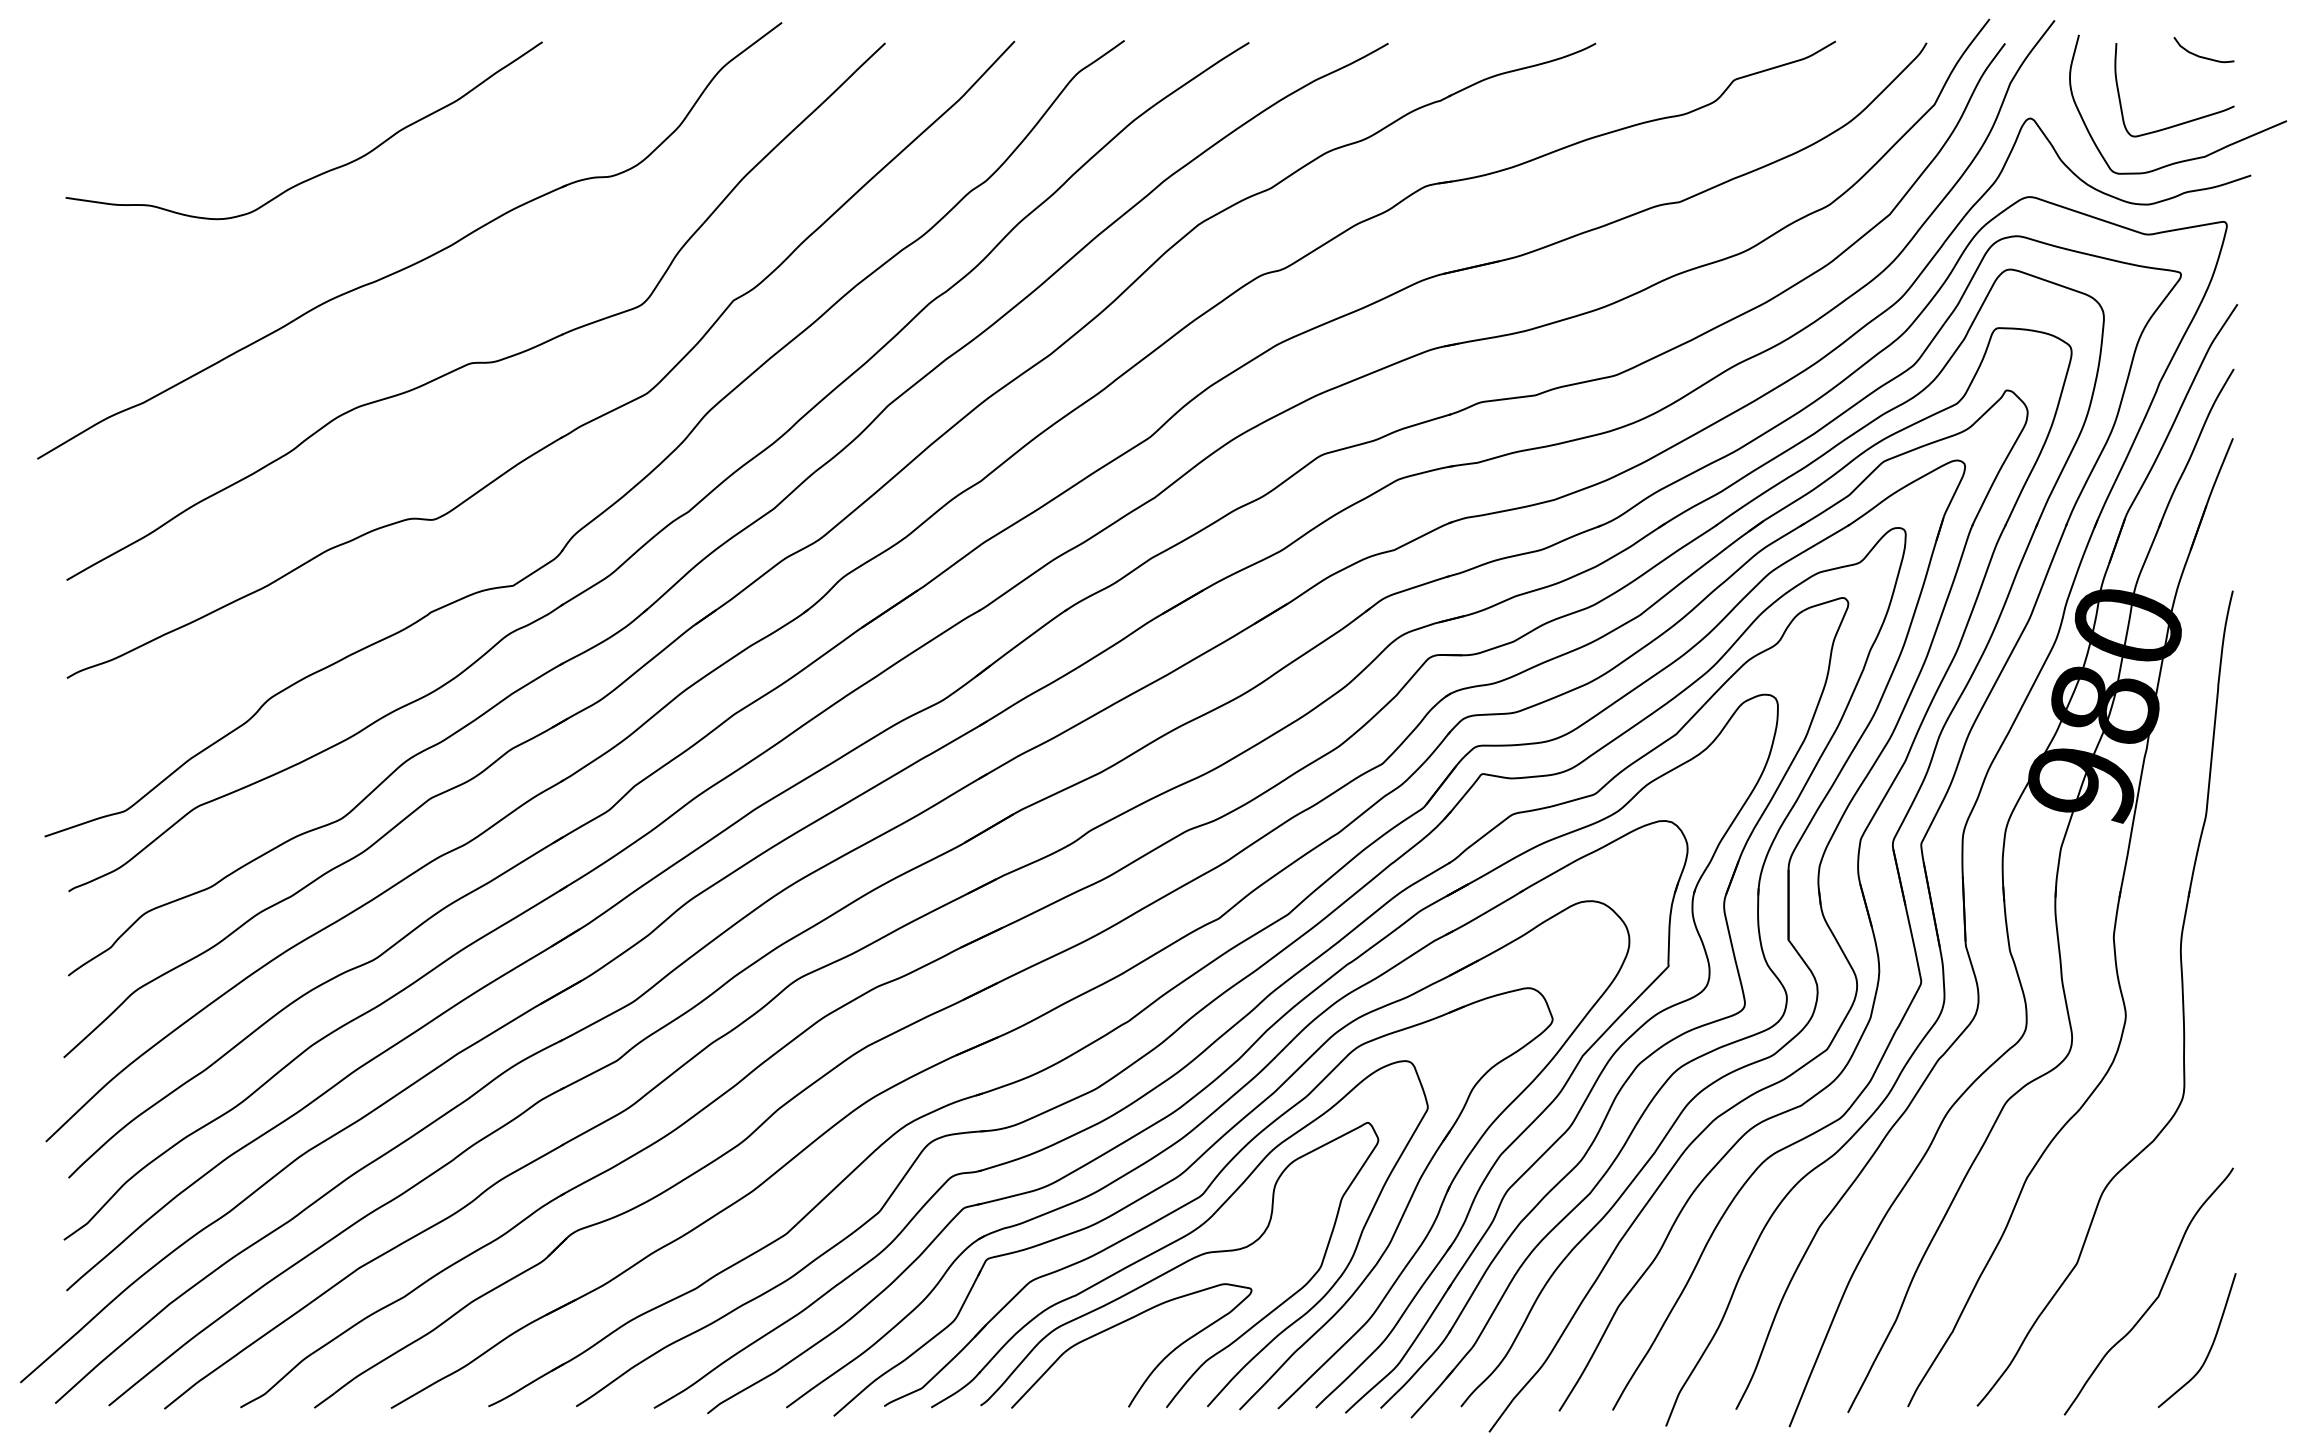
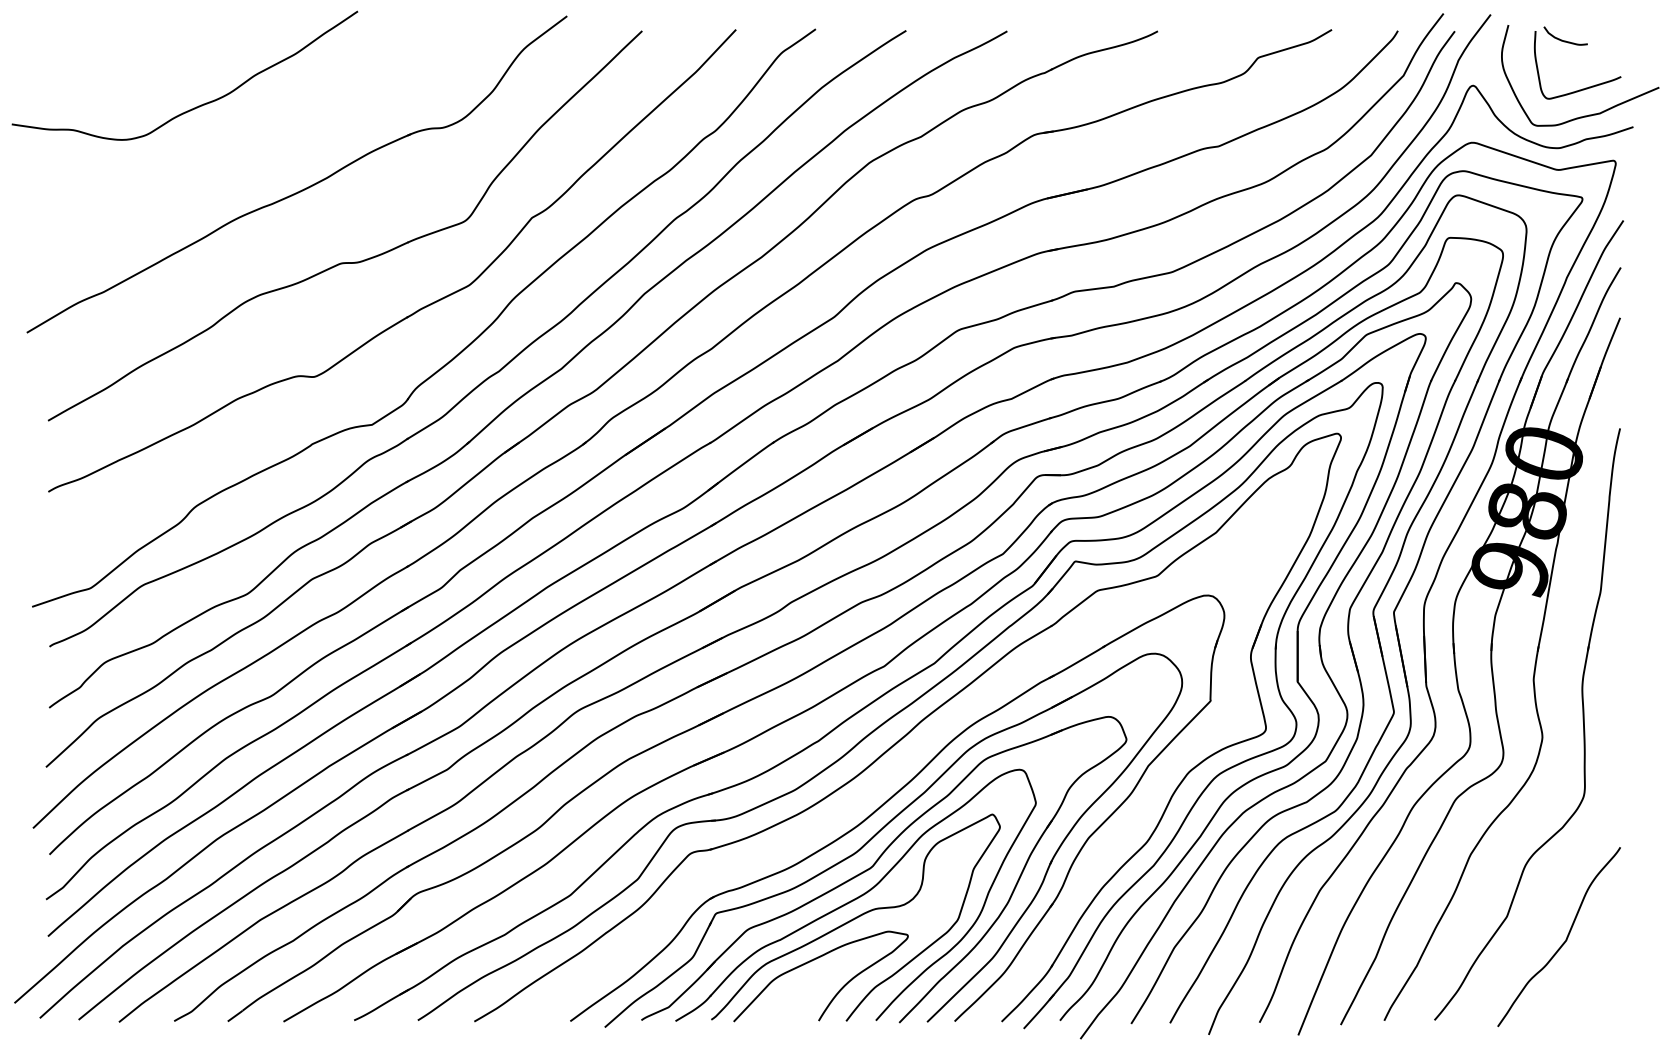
curve: (2203, 56) -> (1565, 40), moved
curve: (324, 171) -> (199, 105), moved
part: (1242, 1053) -> (901, 764), removed
curve: (2210, 1346) -> (1603, 976), removed

